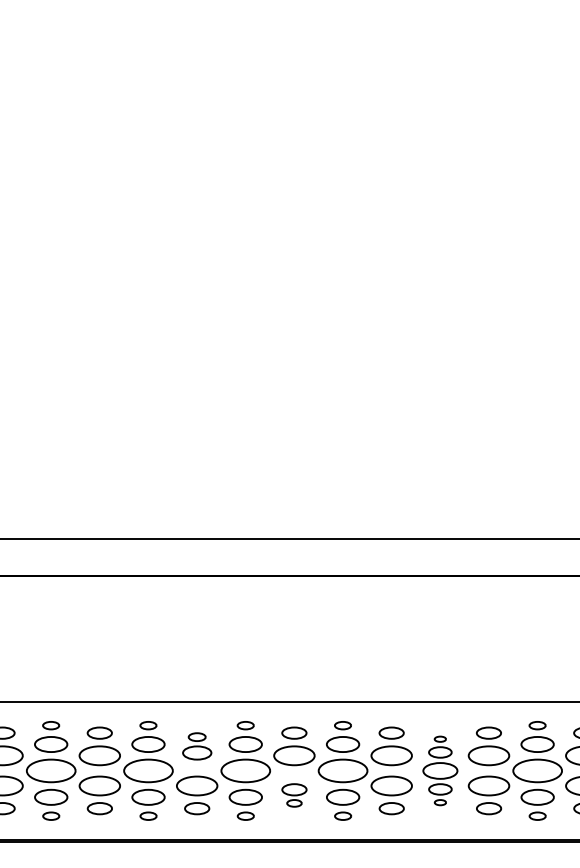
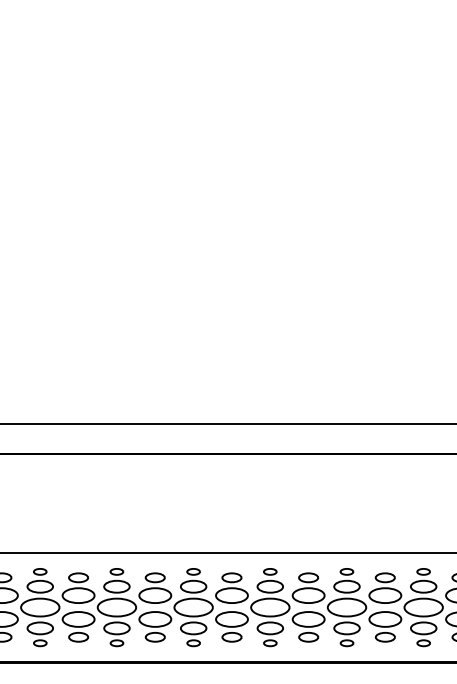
part: (197, 746) -> (155, 588), size x1.43
part: (440, 770) -> (347, 607), size x1.43
part: (294, 795) -> (232, 626), size x1.67

